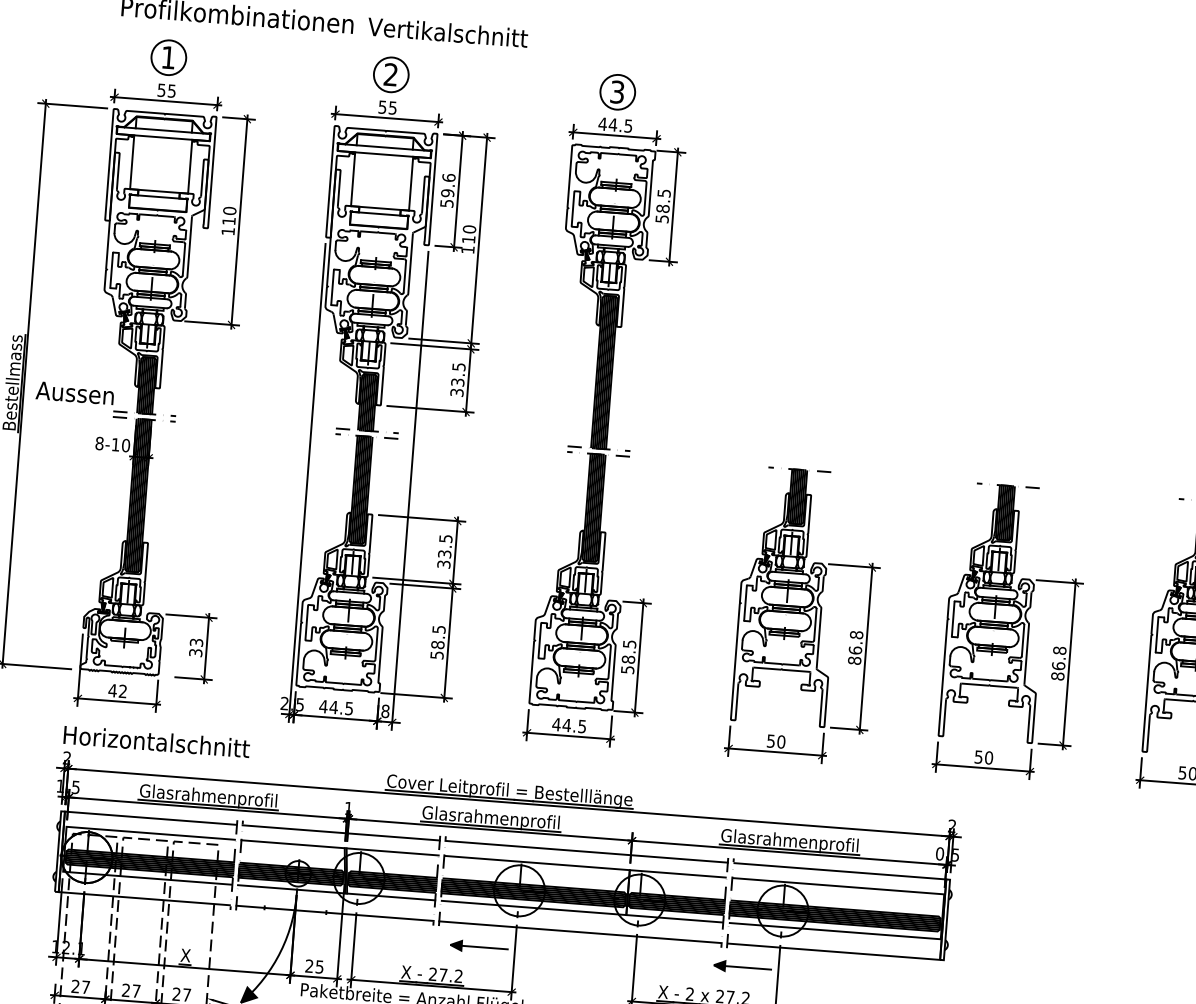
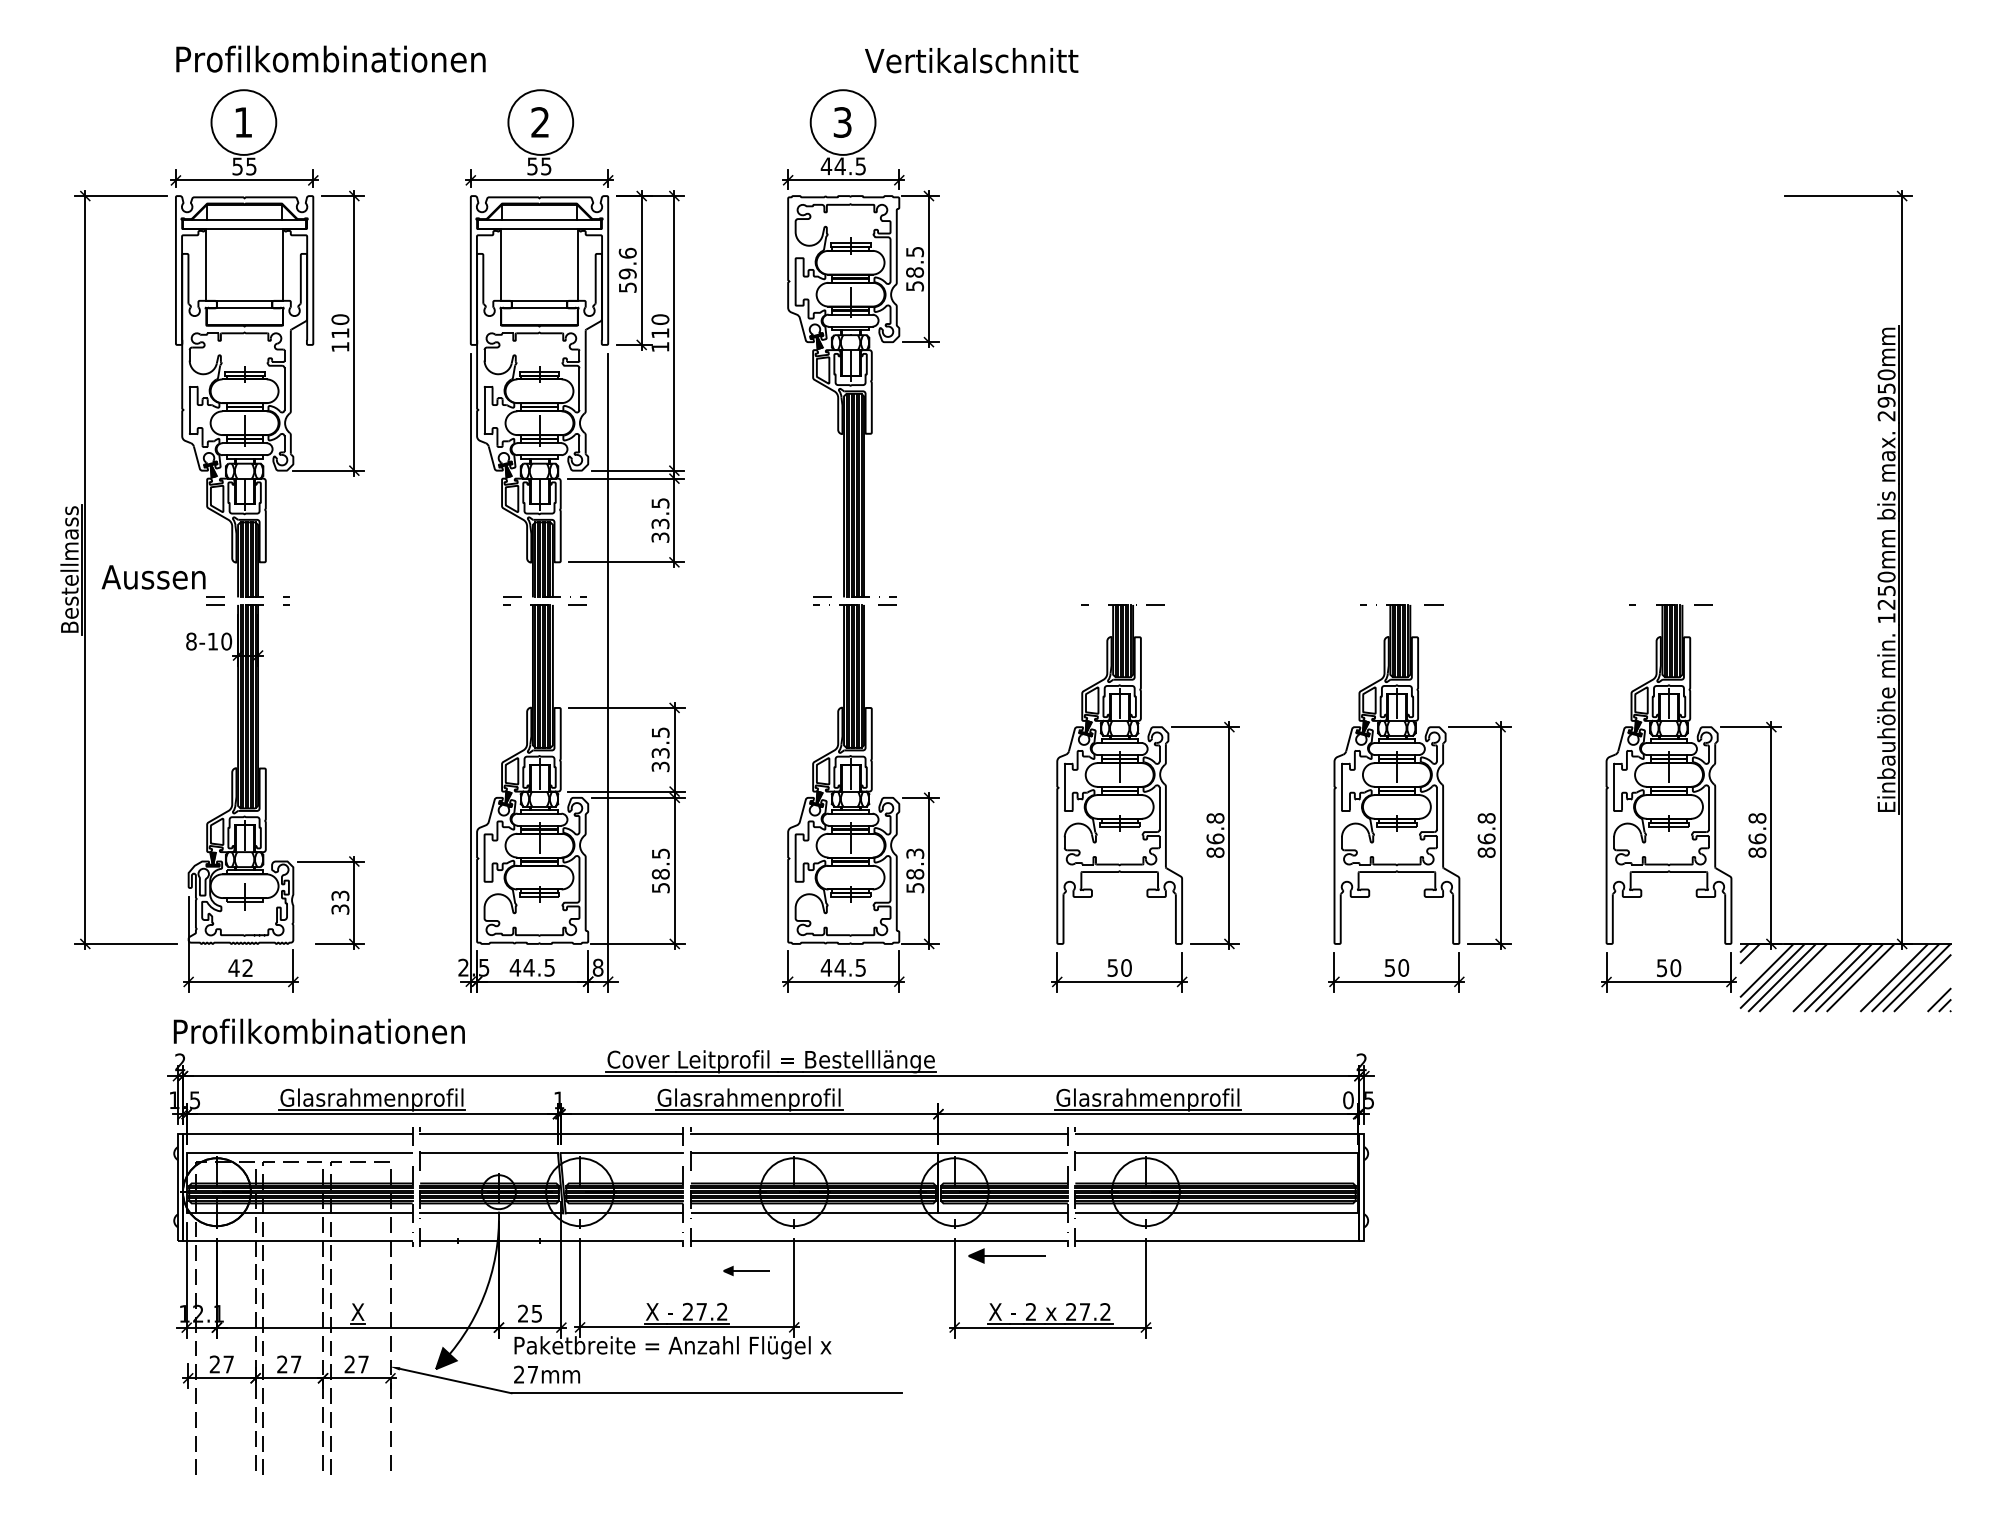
text: (447, 32) -> (971, 60), moved
circle: (168, 57) -> (243, 122), size x1.4
circle: (391, 74) -> (540, 122), size x1.4
circle: (618, 92) -> (843, 122), size x1.4
text: (629, 644) -> (914, 853), 58.5 -> 58.3
text: (173, 743) -> (320, 1031), Horizontalschnitt -> Profilkombinationen
part: (479, 946) -> (746, 1270), size x0.6
part: (742, 966) -> (1006, 1255), moved

